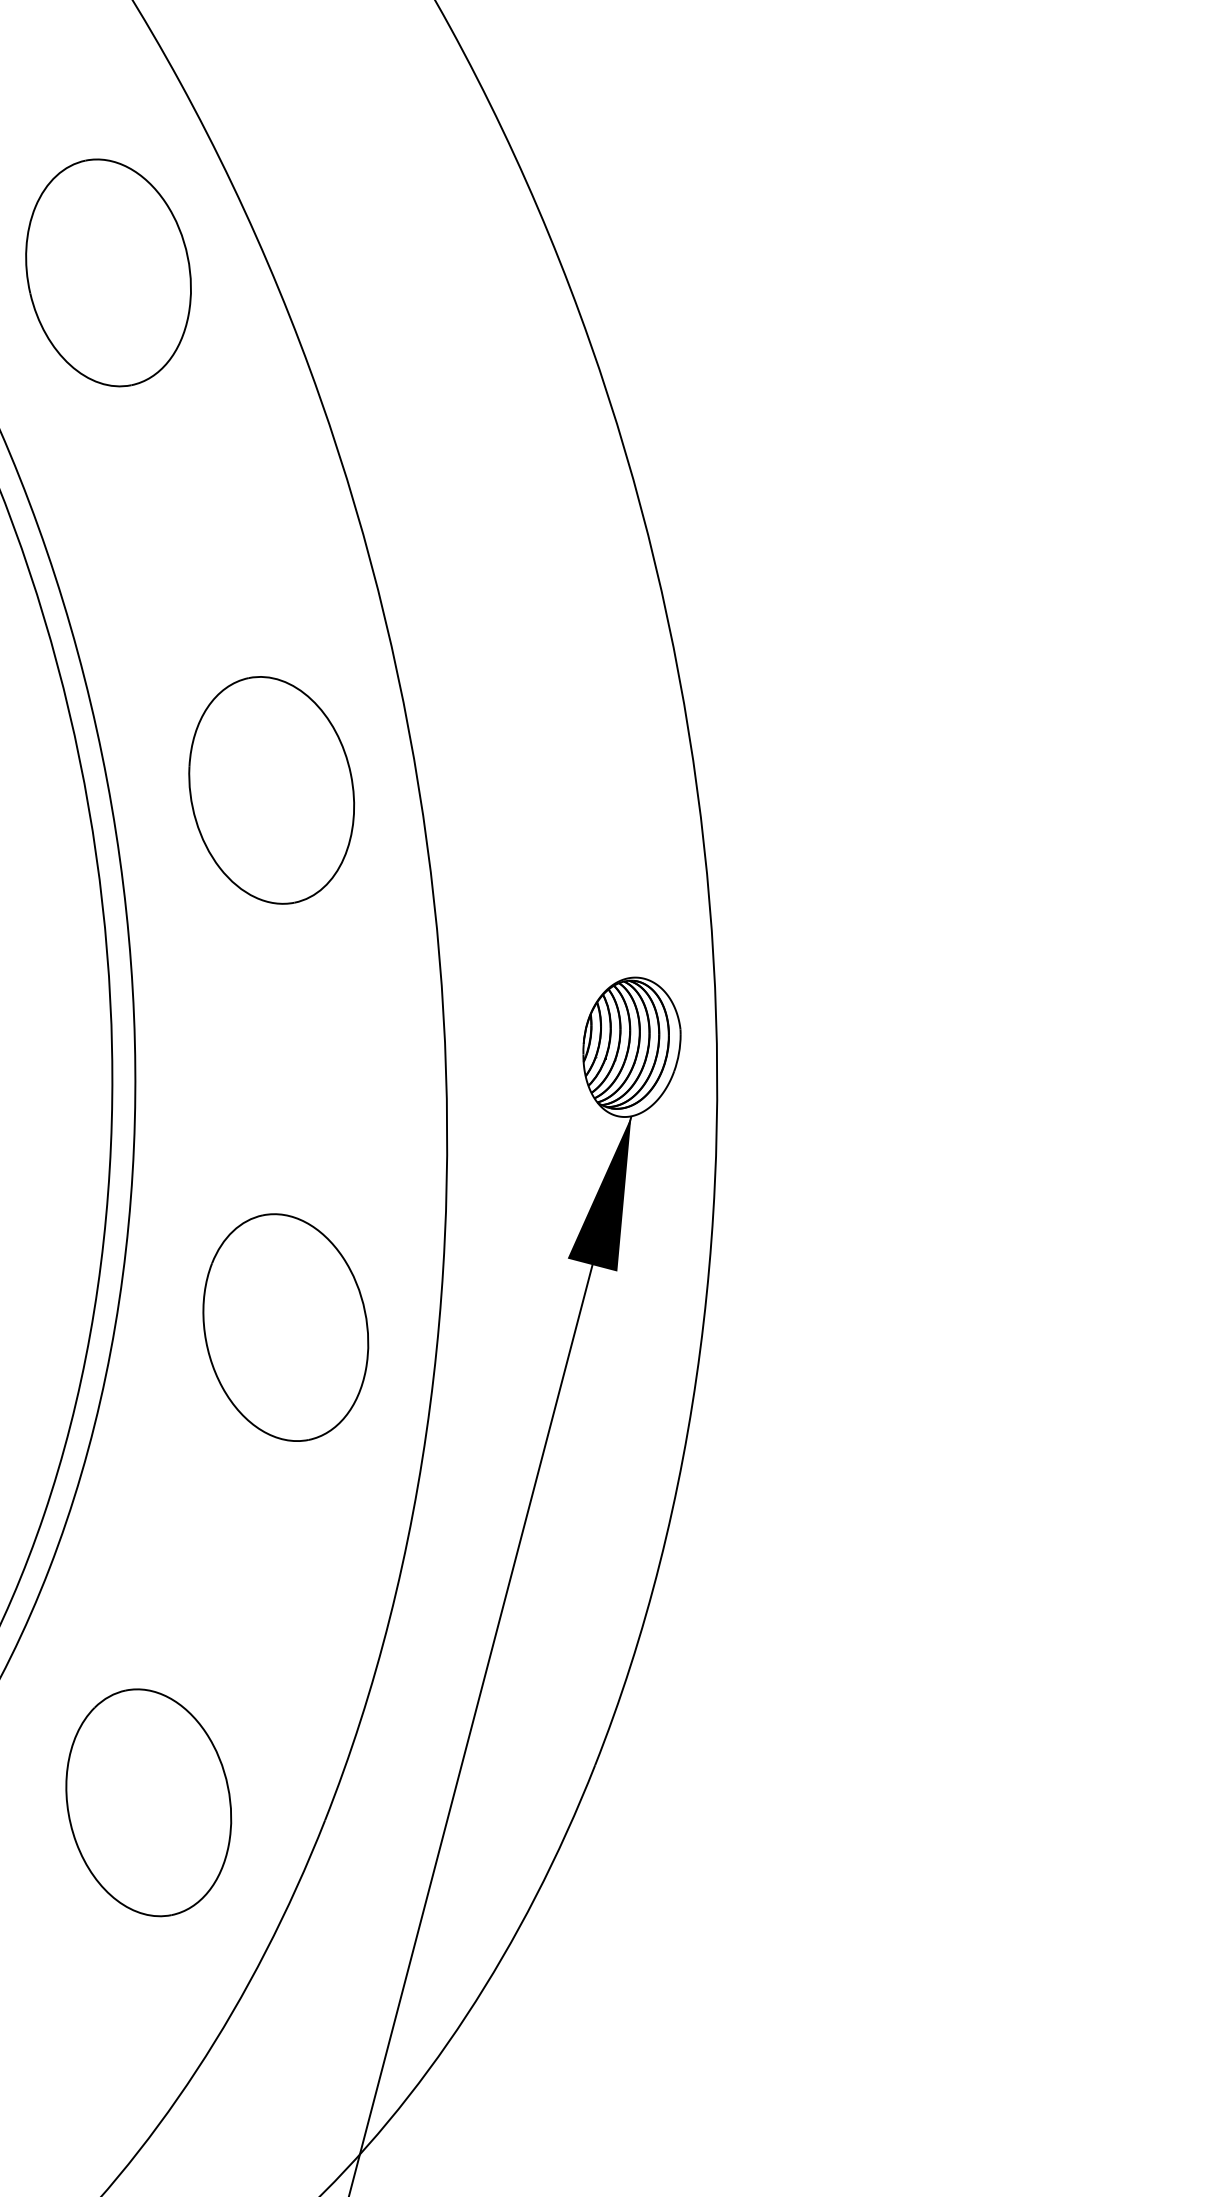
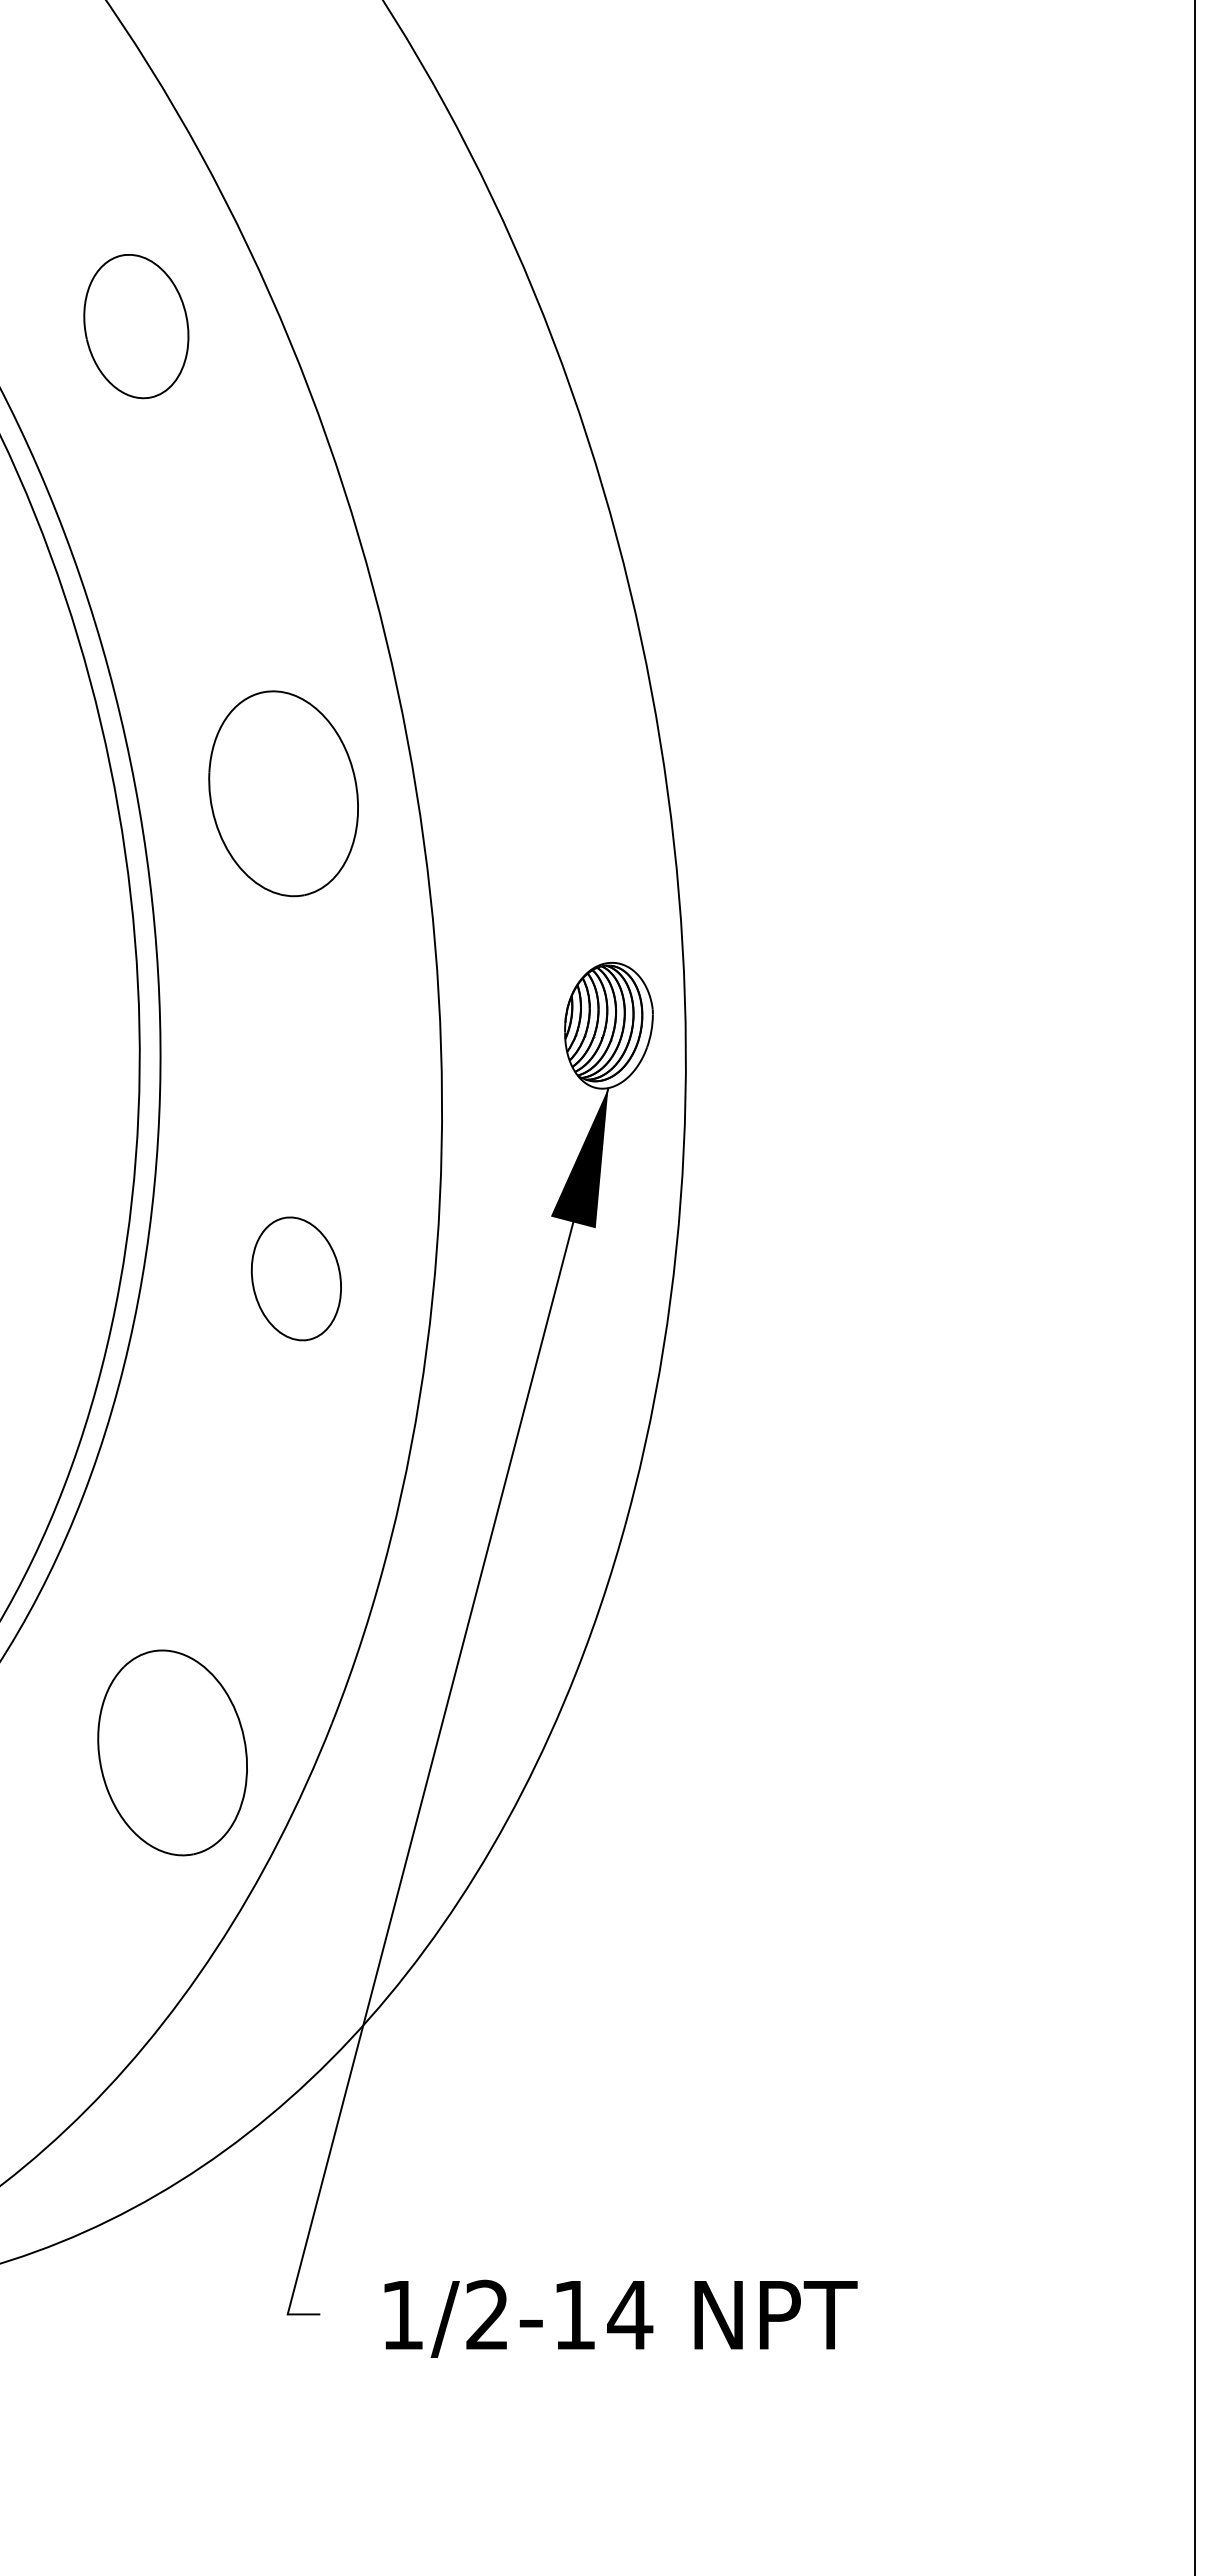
part: (108, 272) -> (136, 326), size x0.7
part: (285, 1327) -> (296, 1278), size x0.6
part: (148, 1802) -> (172, 1752), moved

